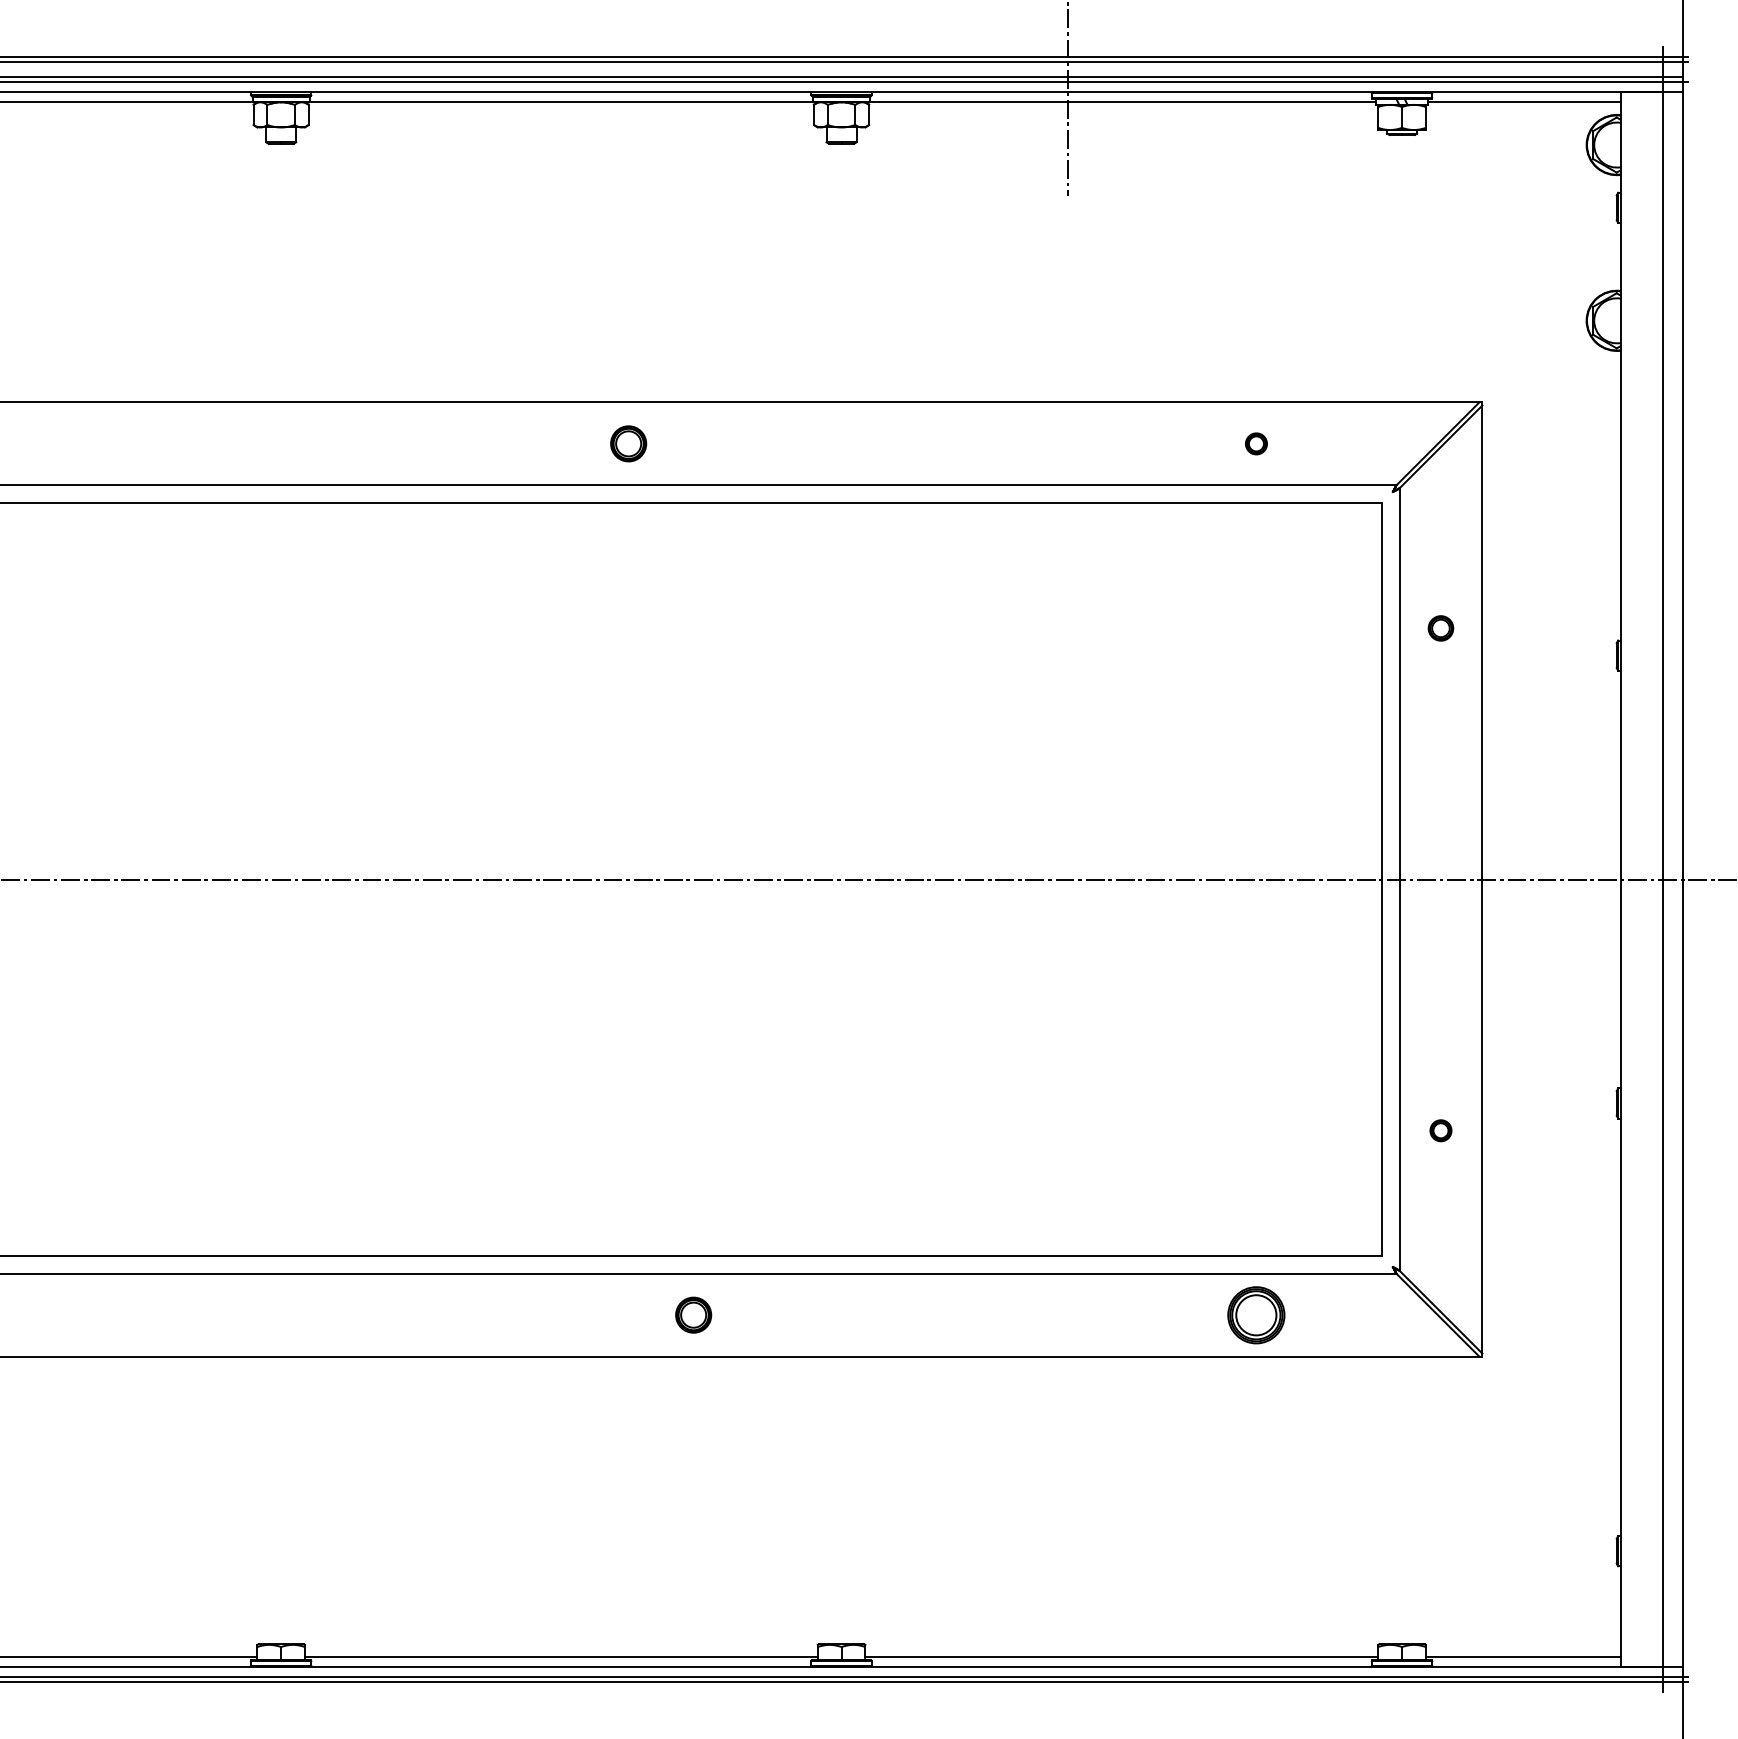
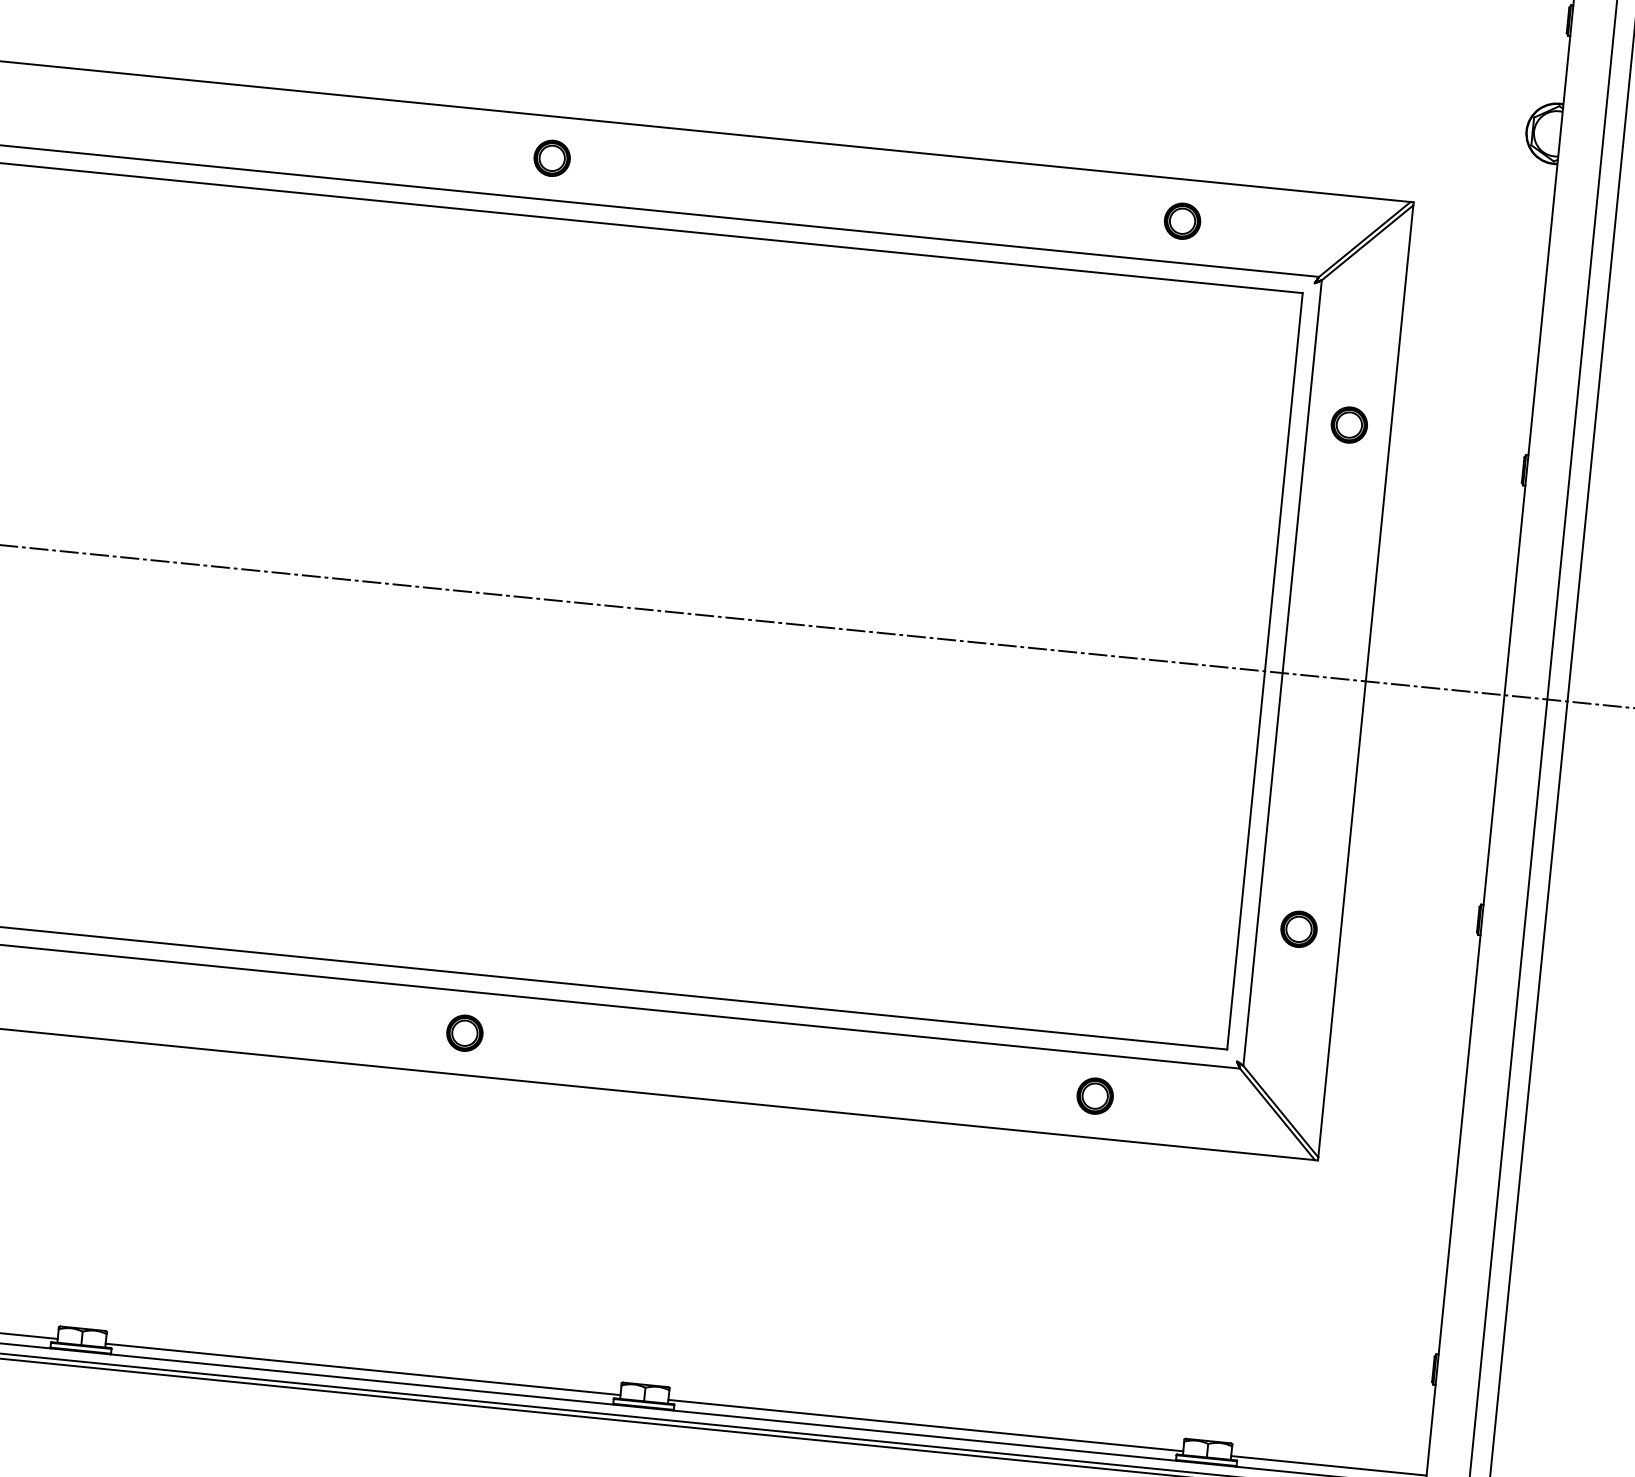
part: (1256, 443) -> (1182, 220), size x1.67
part: (1440, 628) -> (1348, 425), size x1.43
part: (1440, 1130) -> (1298, 929), size x1.67
part: (693, 1314) -> (464, 1032), moved
part: (1256, 1314) -> (1095, 1095), size x0.62

